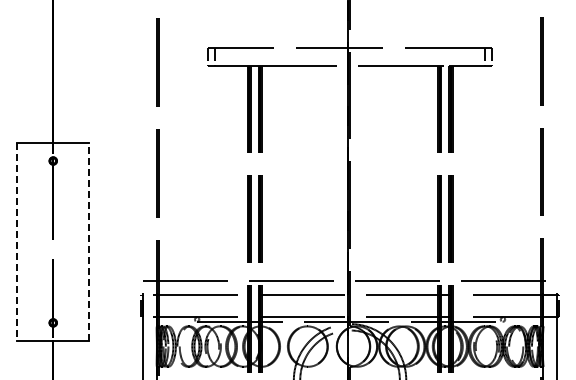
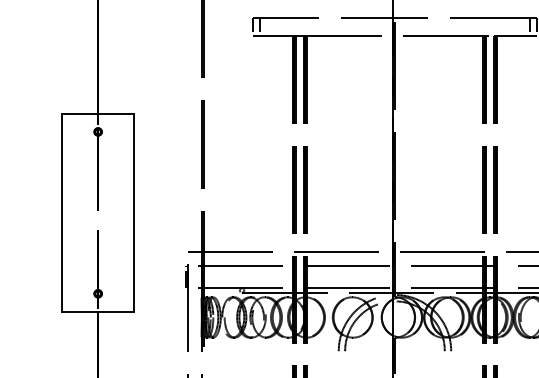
line: (17, 241) -> (62, 212), dashed -> solid
line: (89, 241) -> (134, 212), dashed -> solid

